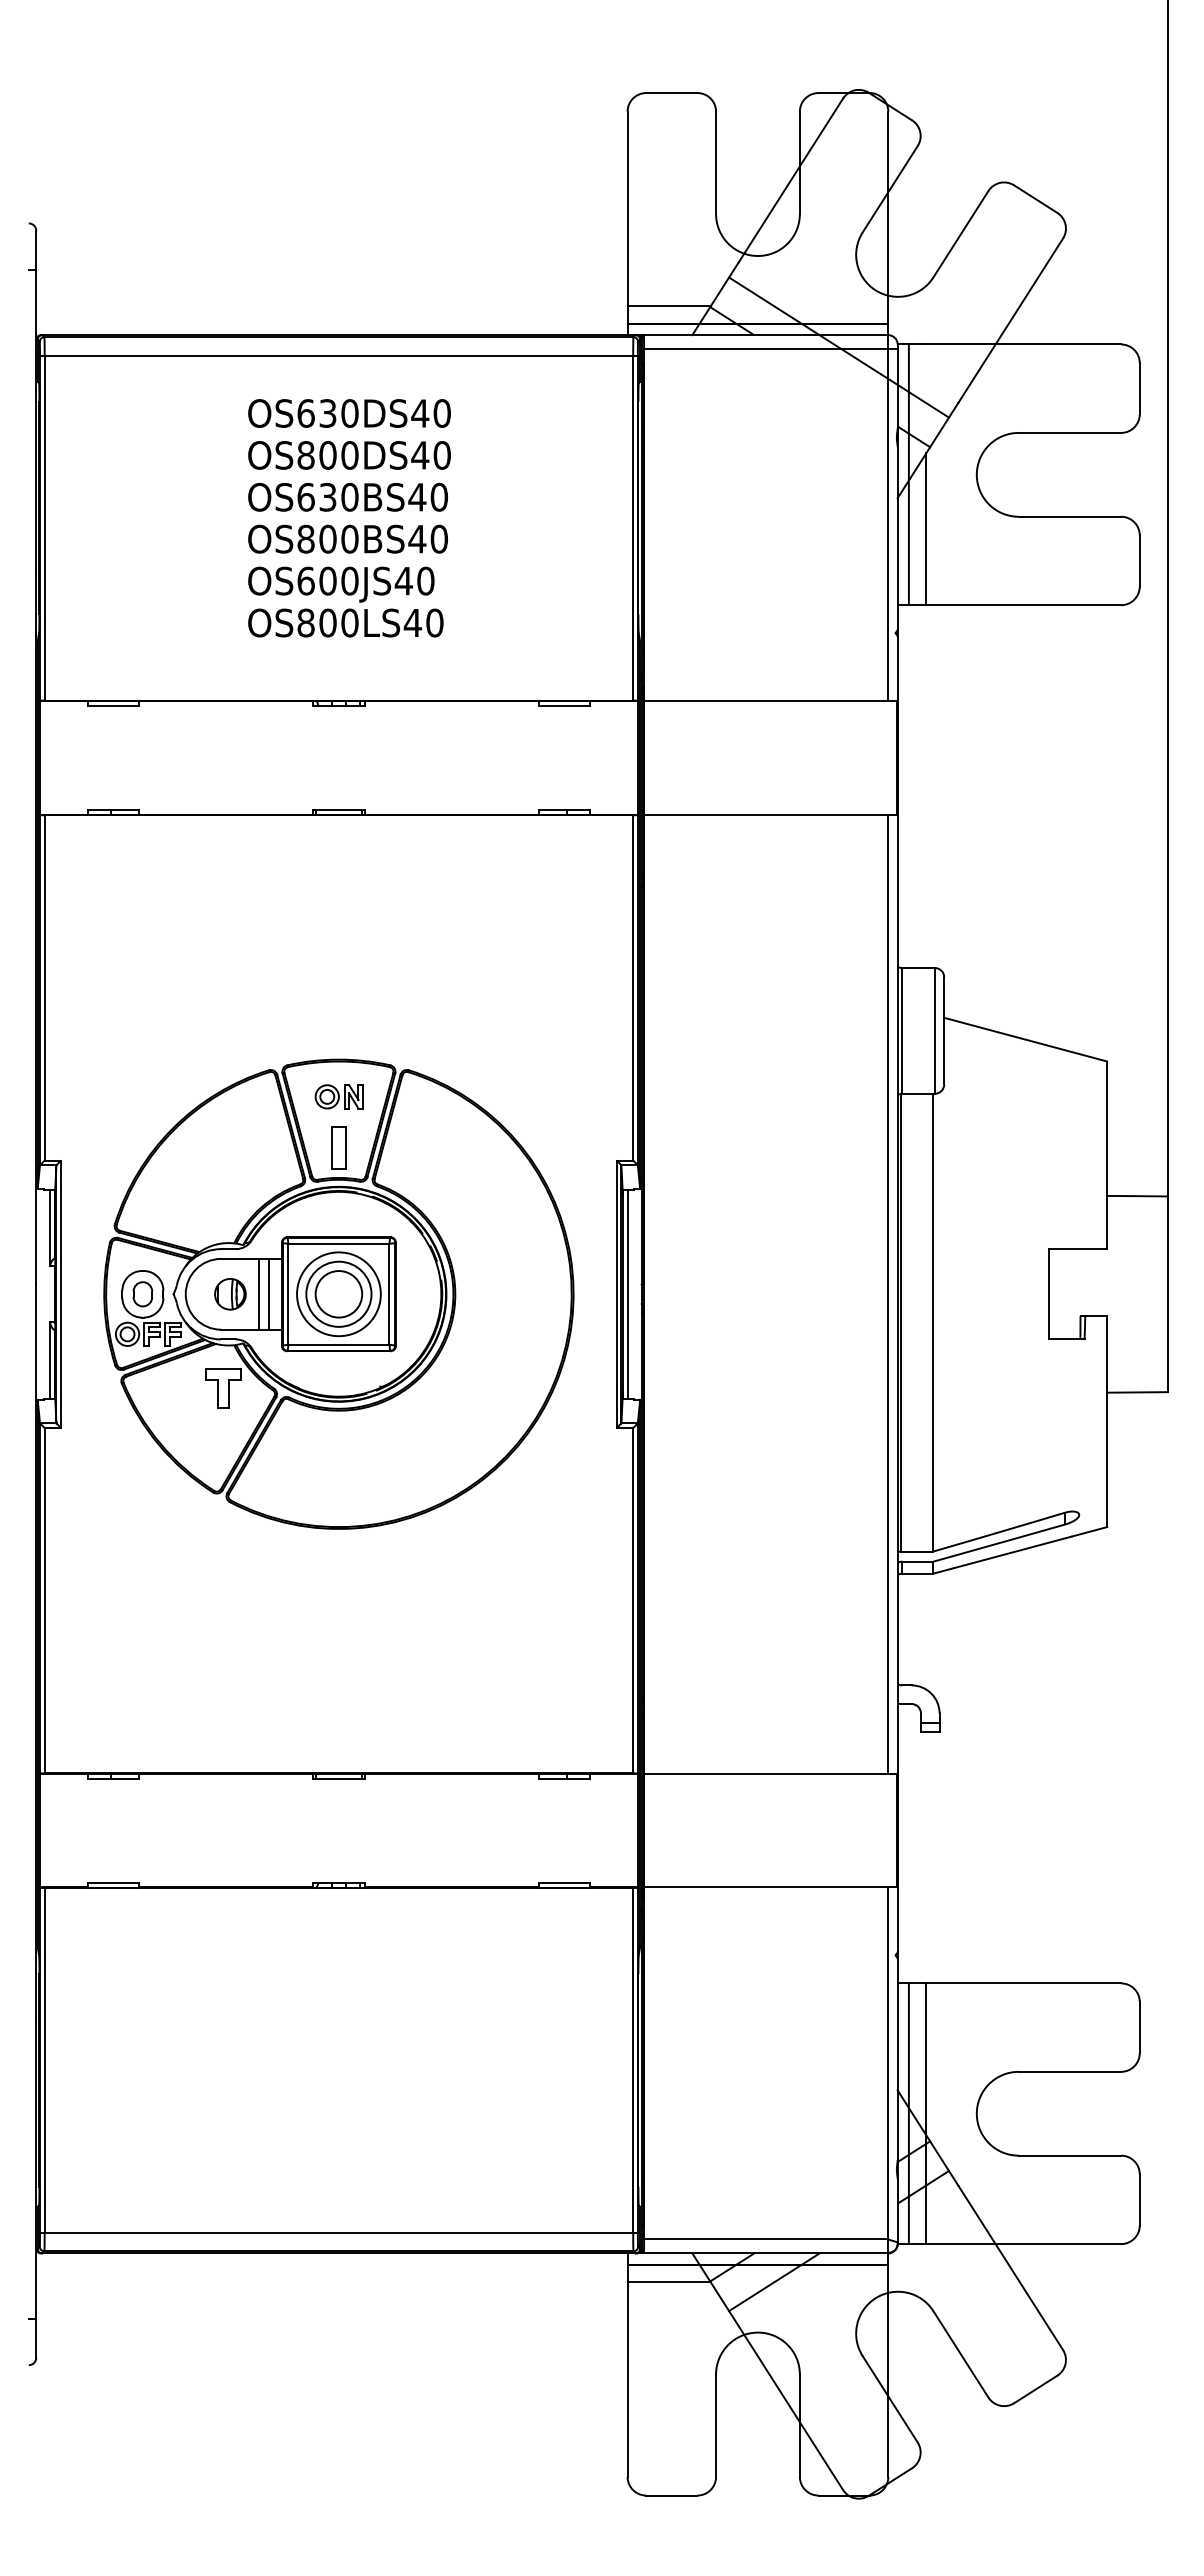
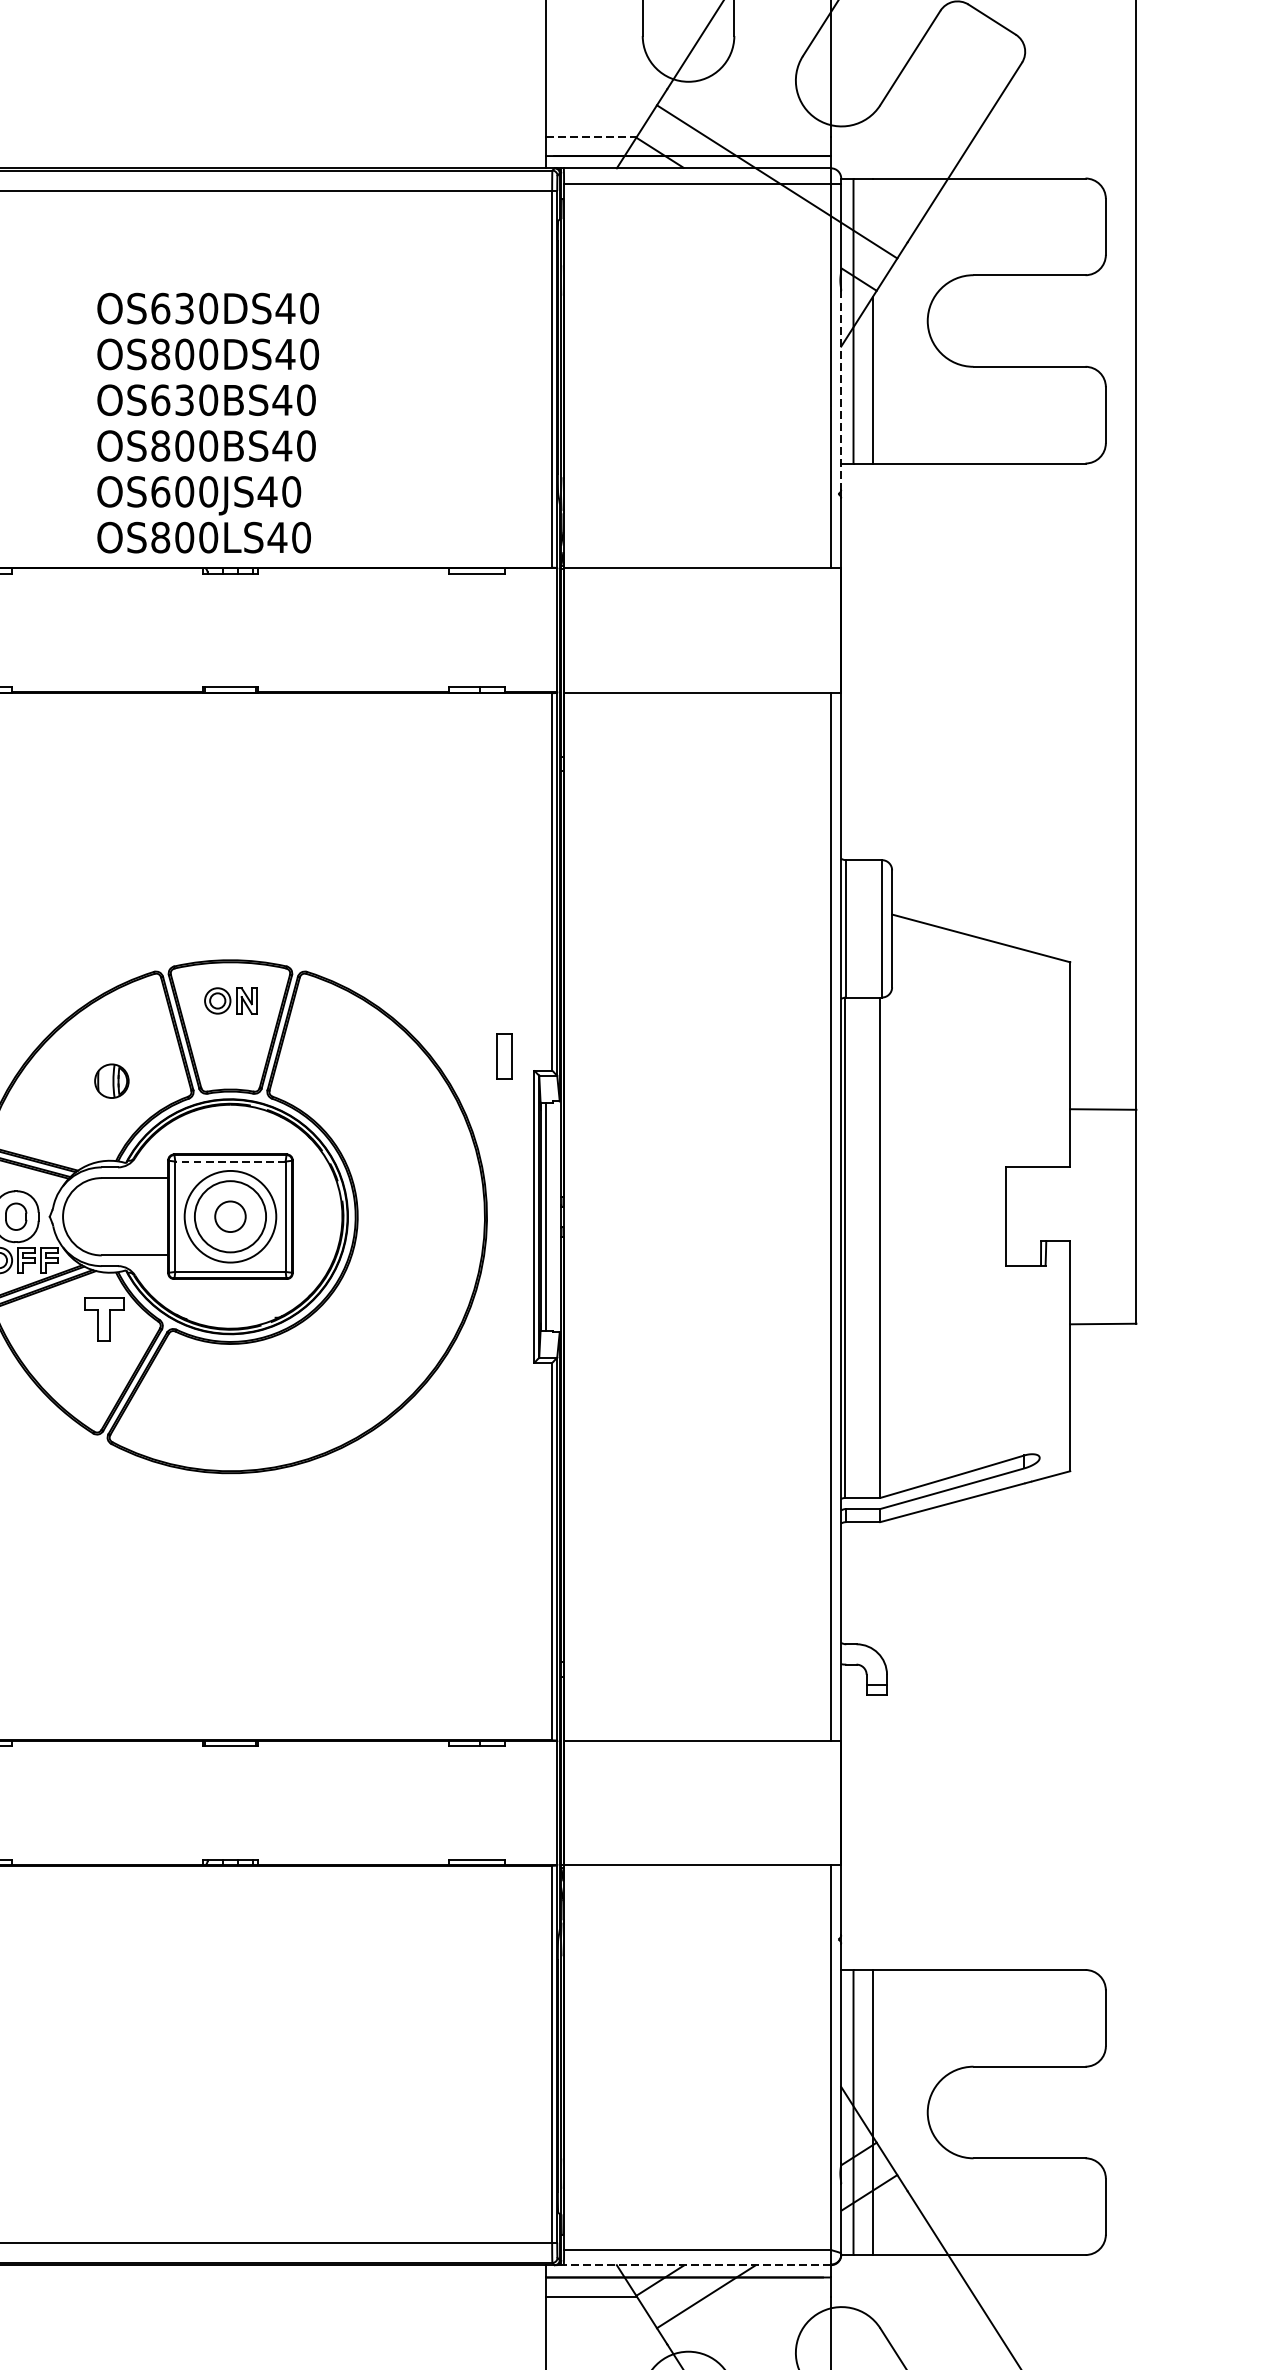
line: (669, 306) -> (591, 137), solid -> dashed
text: (349, 518) -> (208, 423), moved
line: (897, 538) -> (841, 390), solid -> dashed
part: (338, 1147) -> (504, 1056), moved
line: (338, 1243) -> (230, 1161), solid -> dashed
line: (259, 1293) -> (143, 1215), removed
line: (268, 1293) -> (153, 1215), removed
part: (230, 1294) -> (111, 1081), moved
circle: (338, 1294) -> (230, 1216), size x0.6
line: (765, 2253) -> (696, 2265), solid -> dashed

